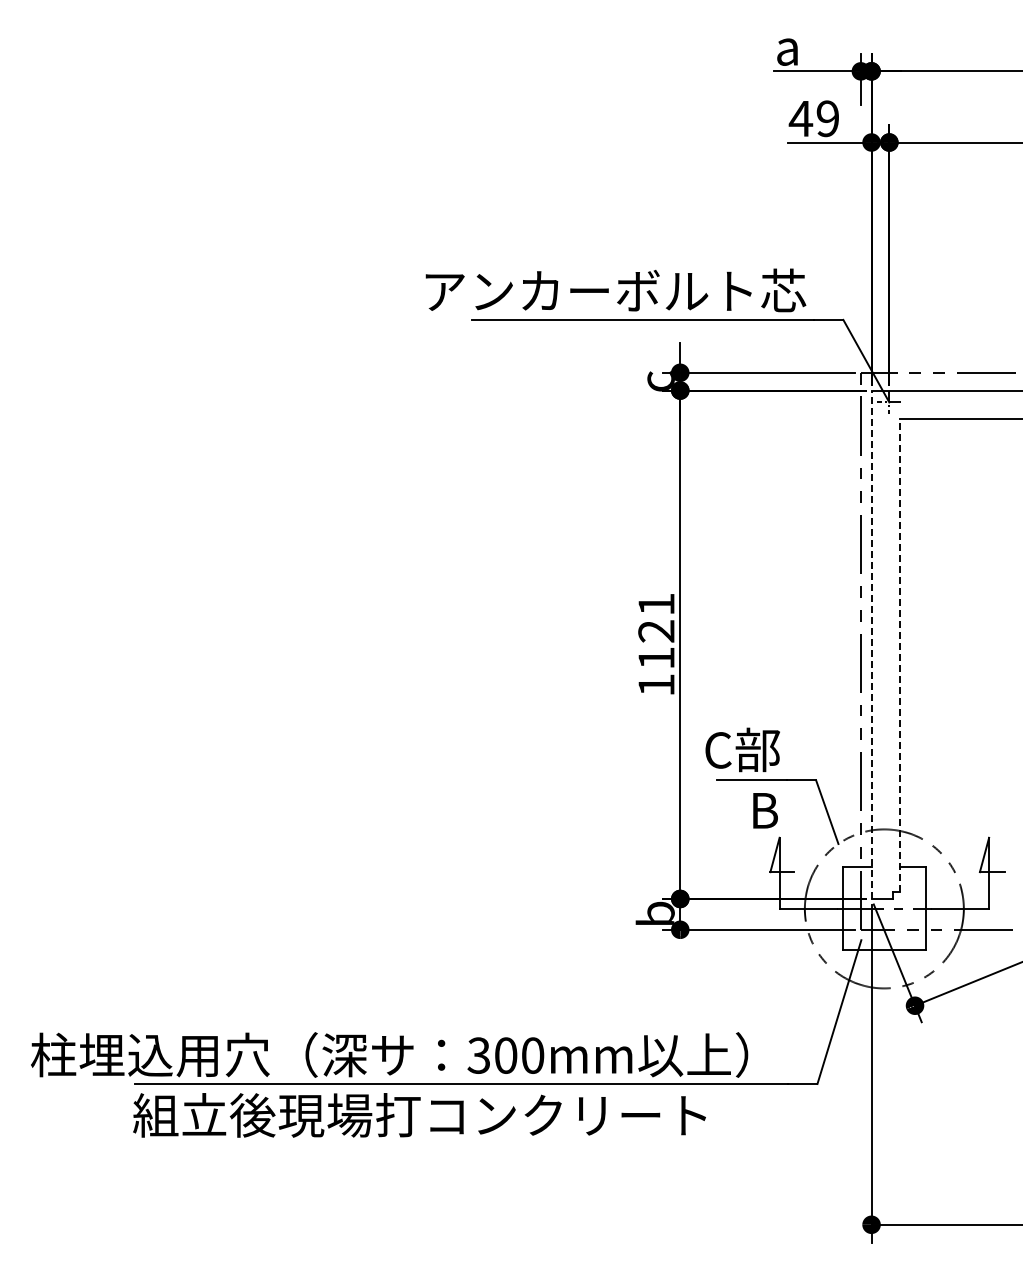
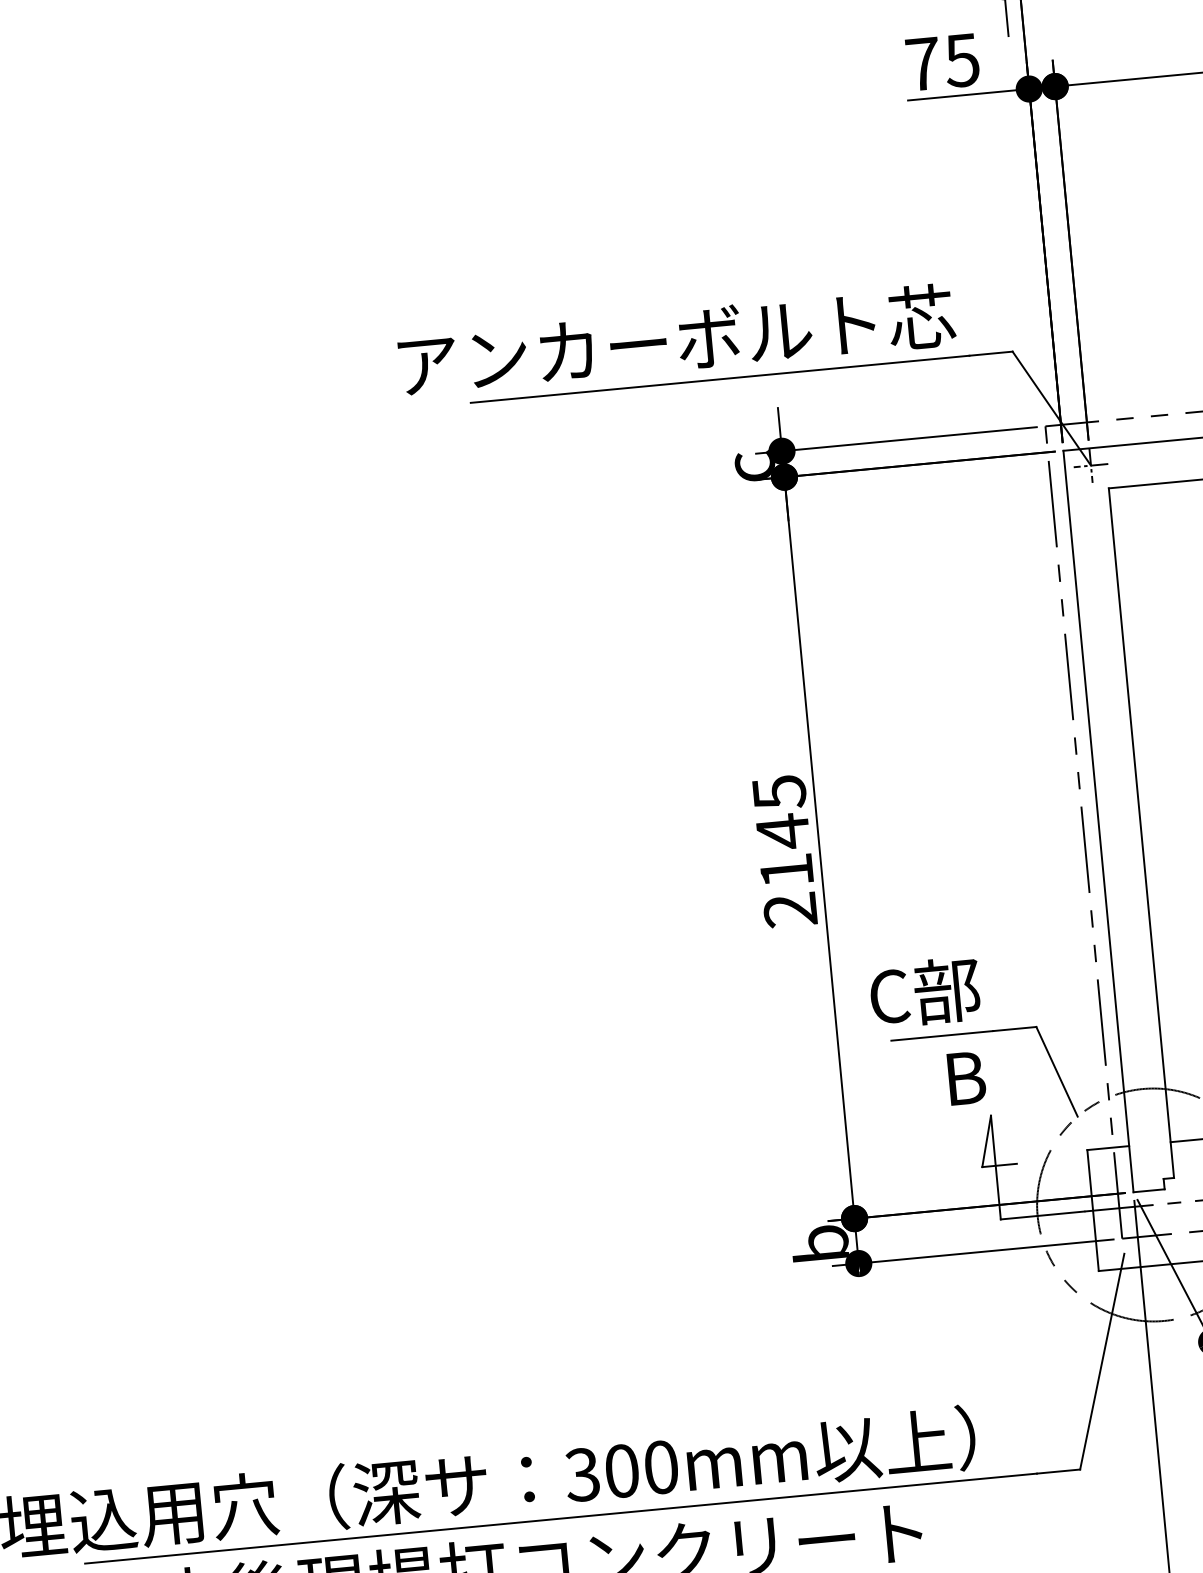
text: (813, 118) -> (941, 62), 49 -> 75
text: (656, 644) -> (784, 850), 1121 -> 2145
line: (871, 644) -> (1098, 821), dashed -> solid
line: (900, 654) -> (1142, 831), dashed -> solid

